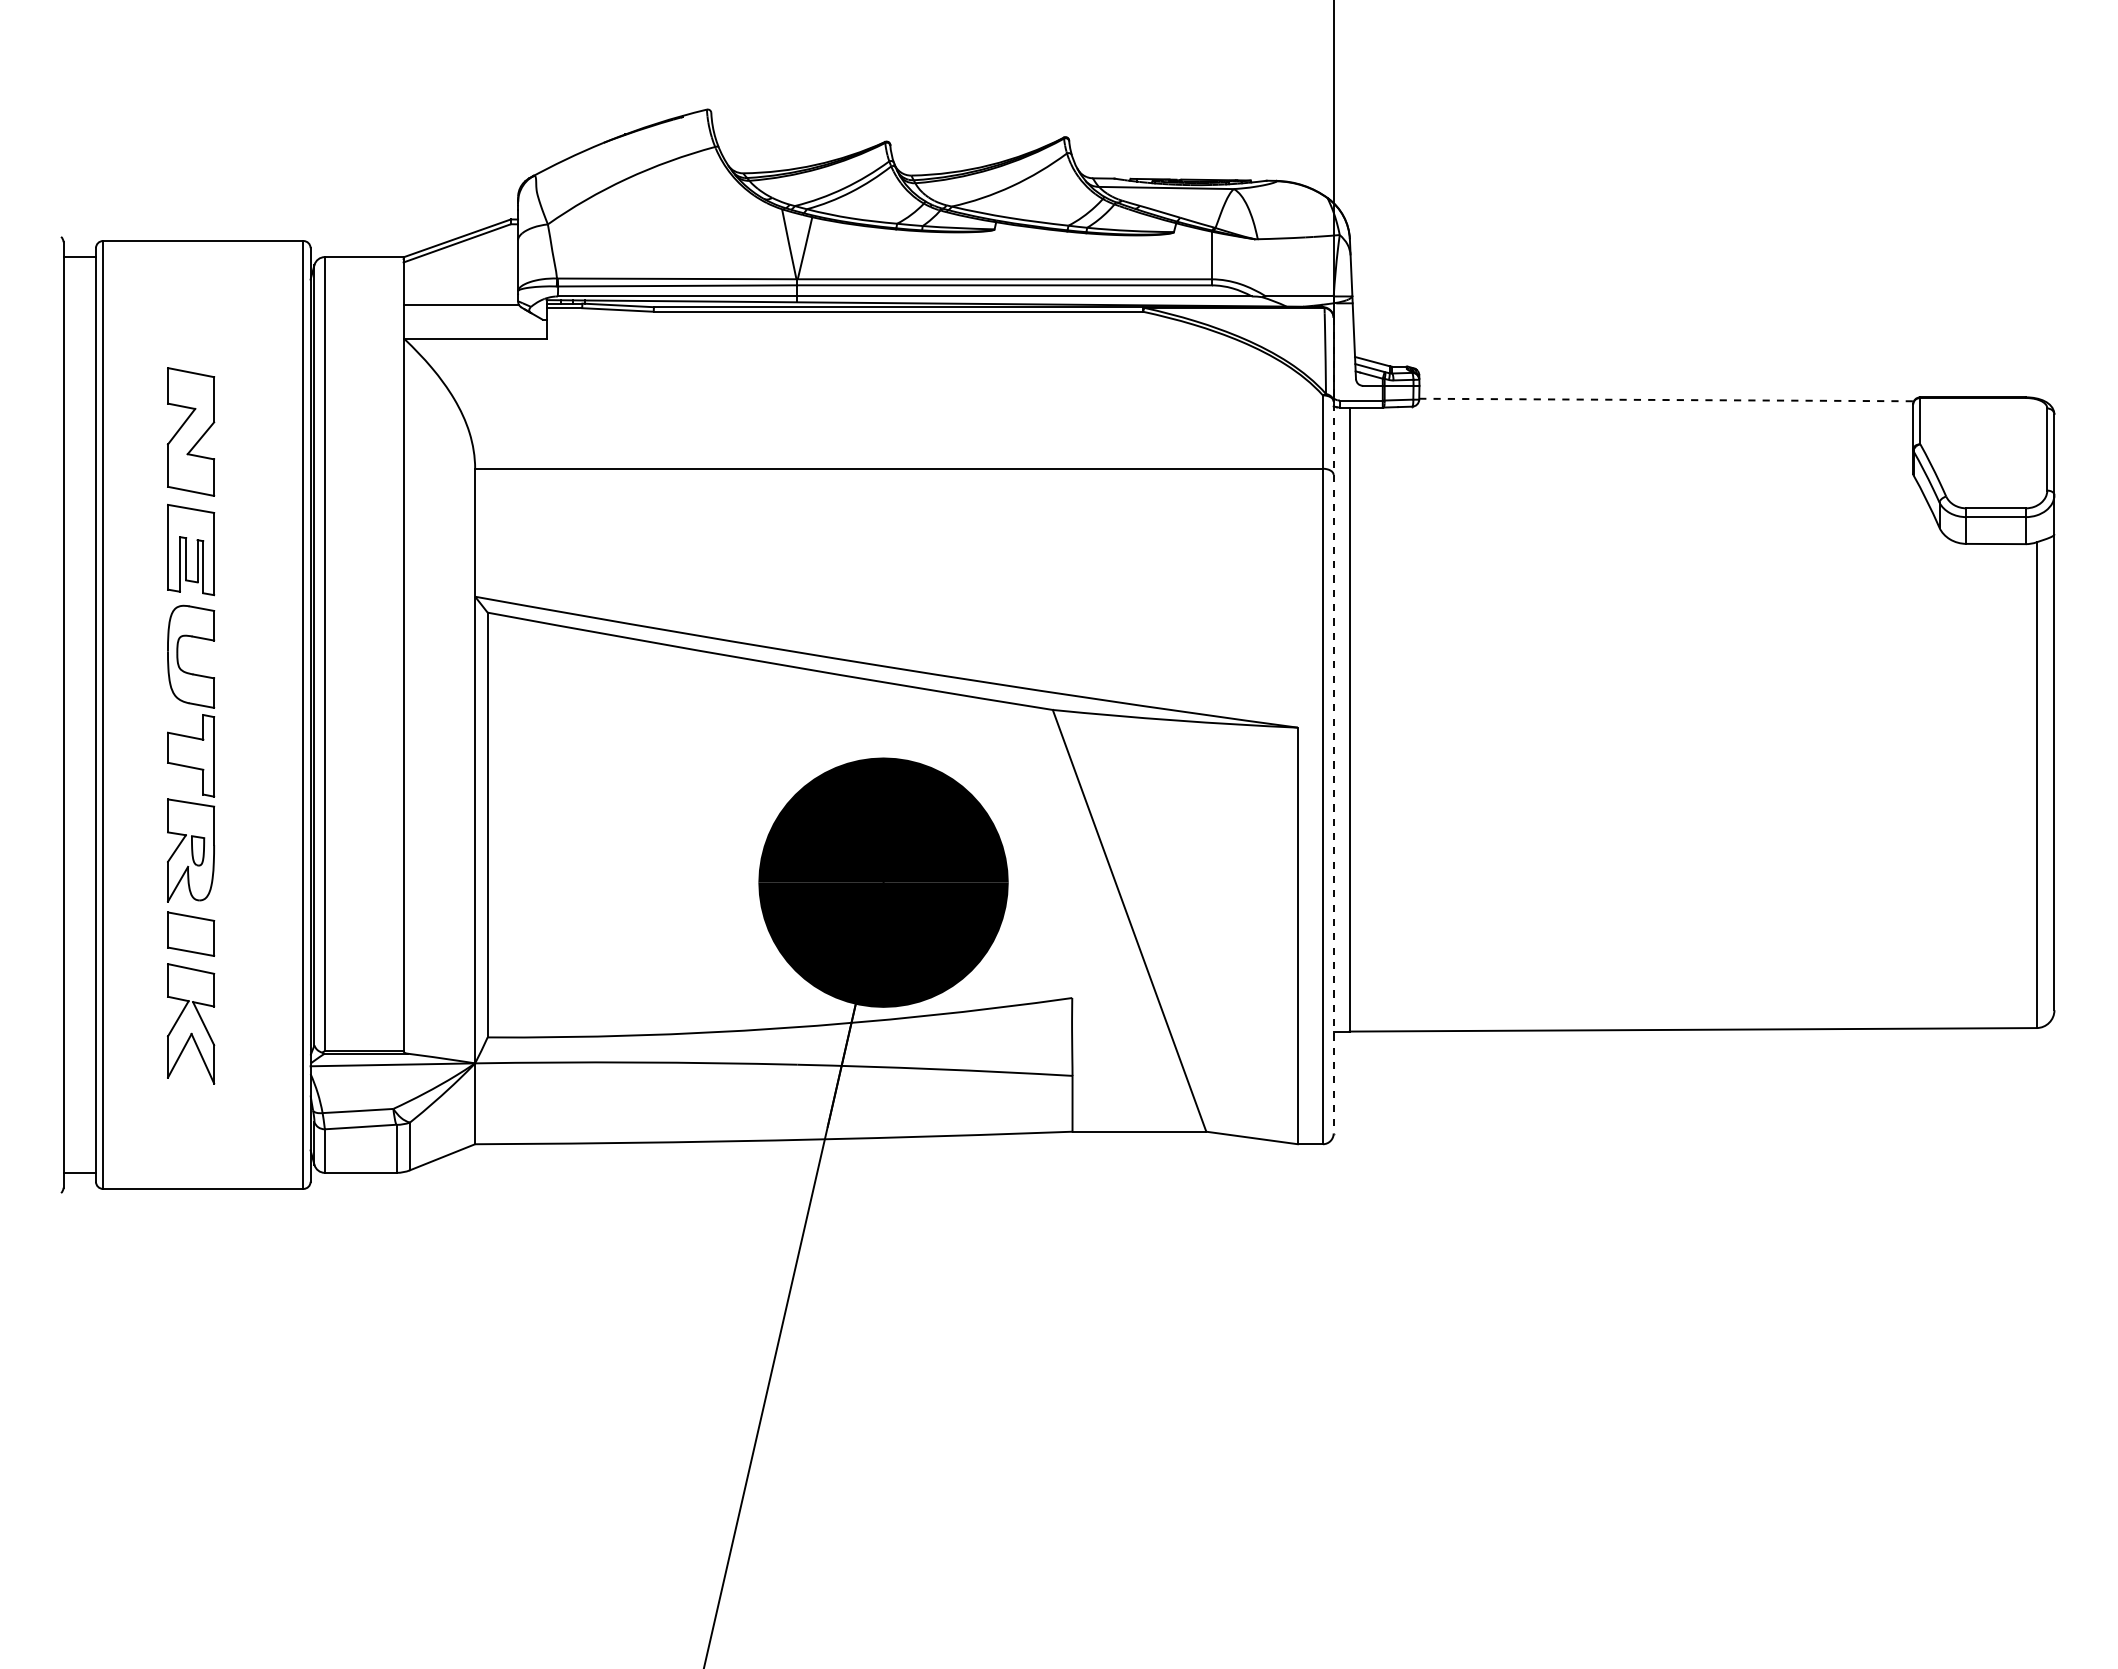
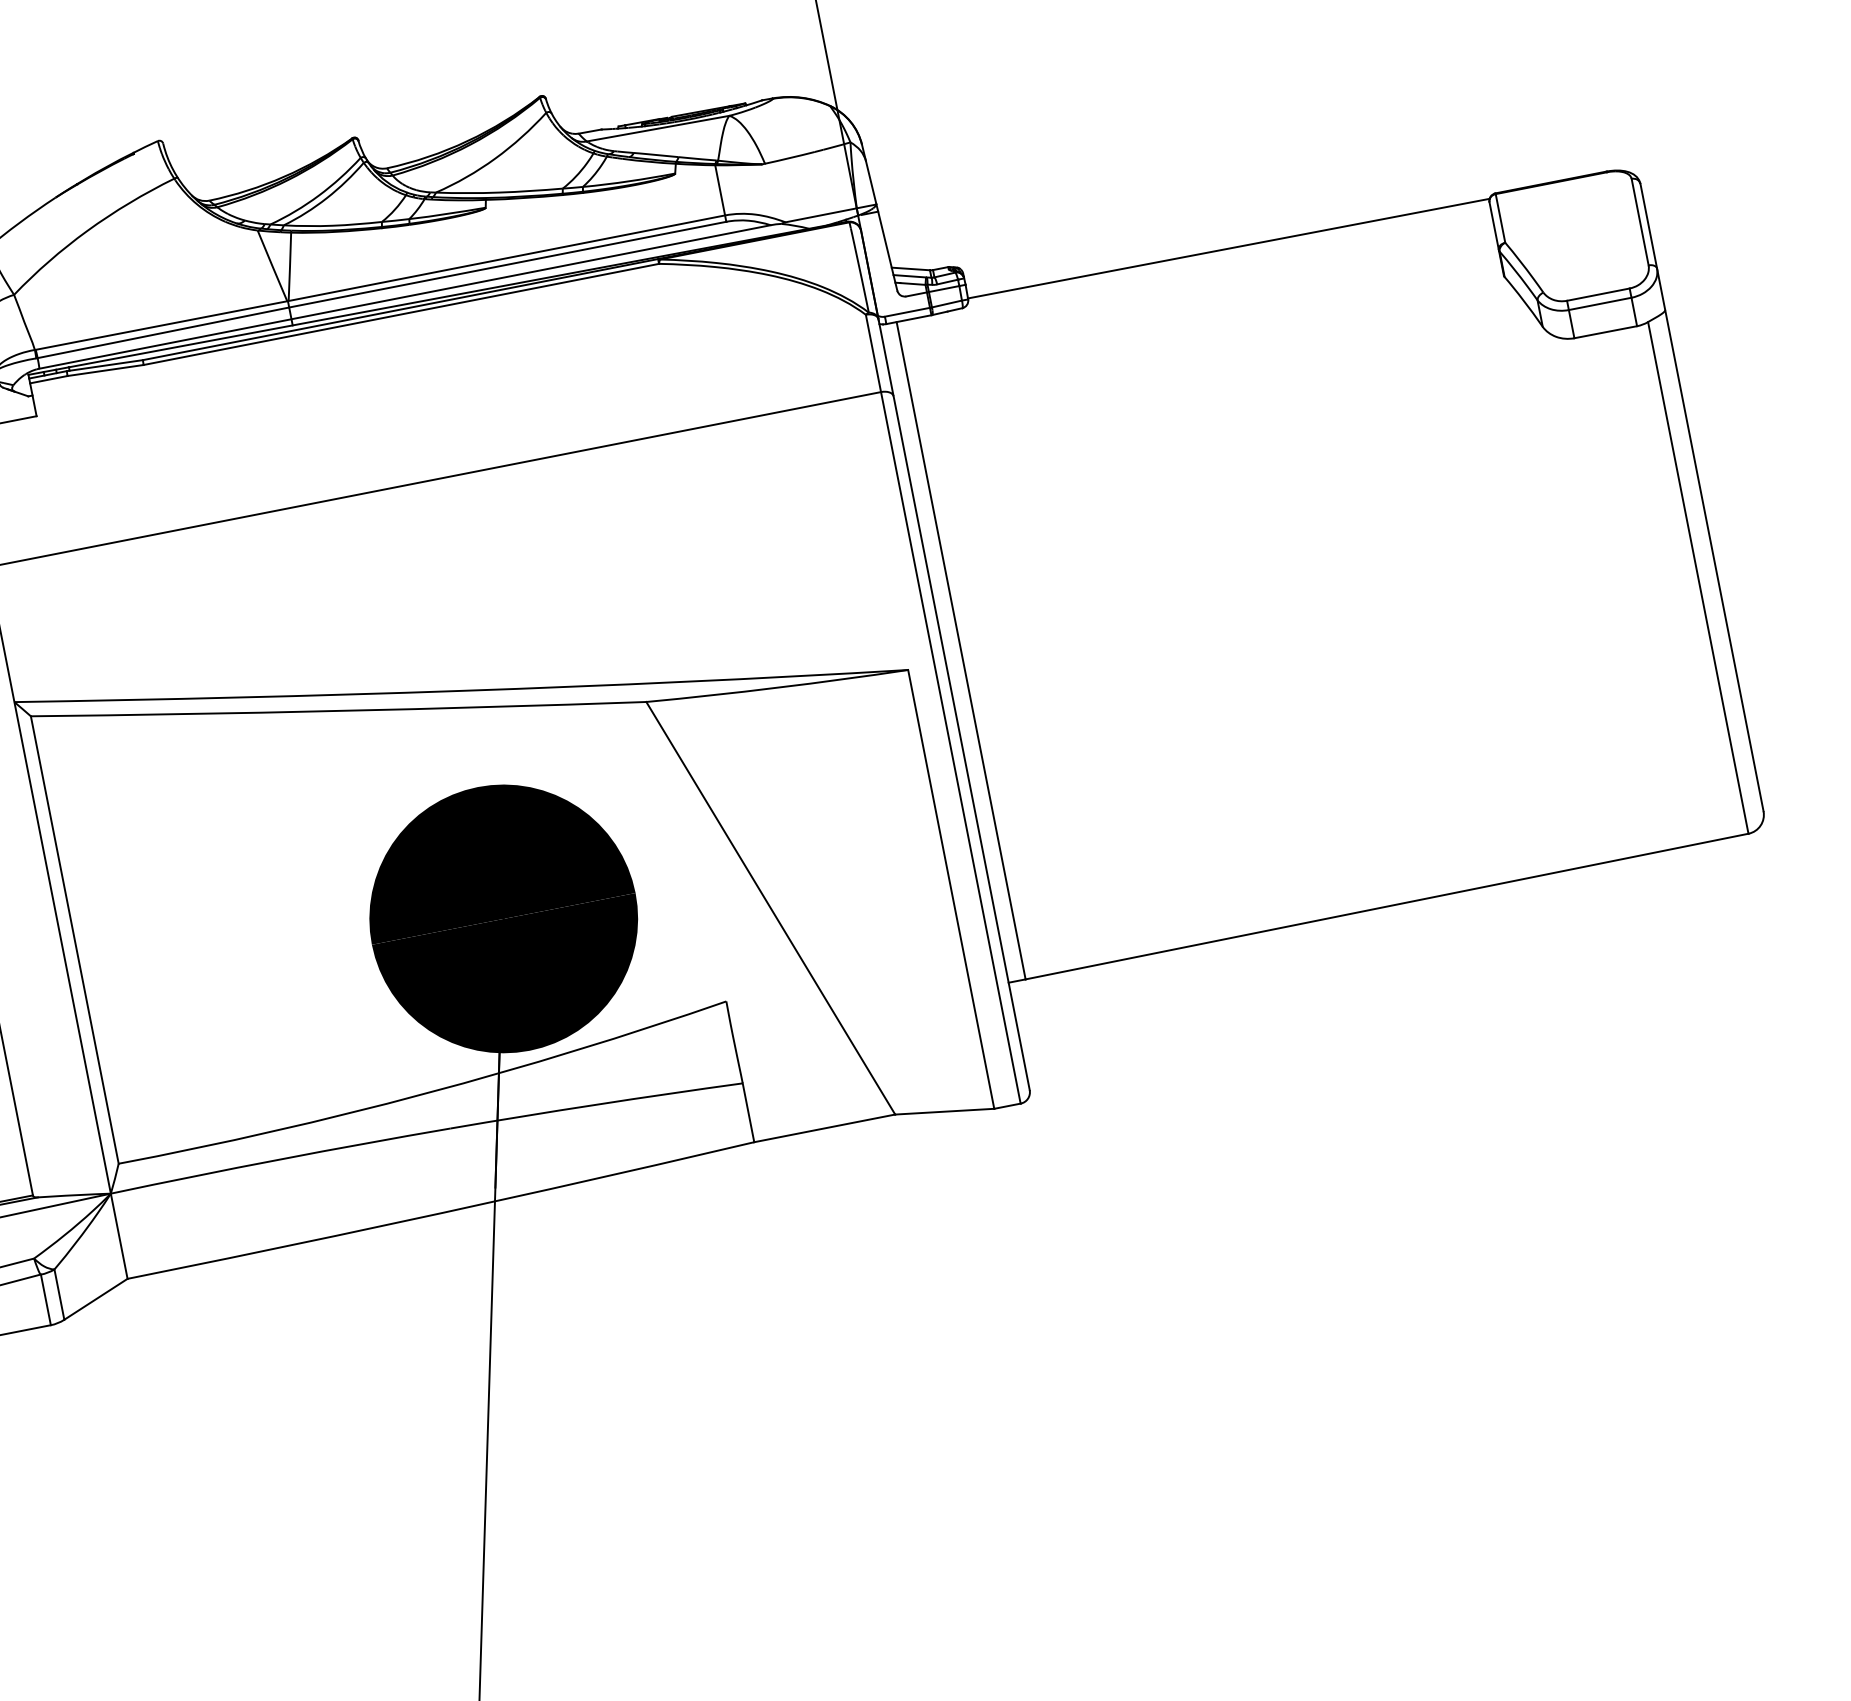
line: (1667, 400) -> (1229, 248), dashed -> solid
line: (1333, 725) -> (945, 660), dashed -> solid

